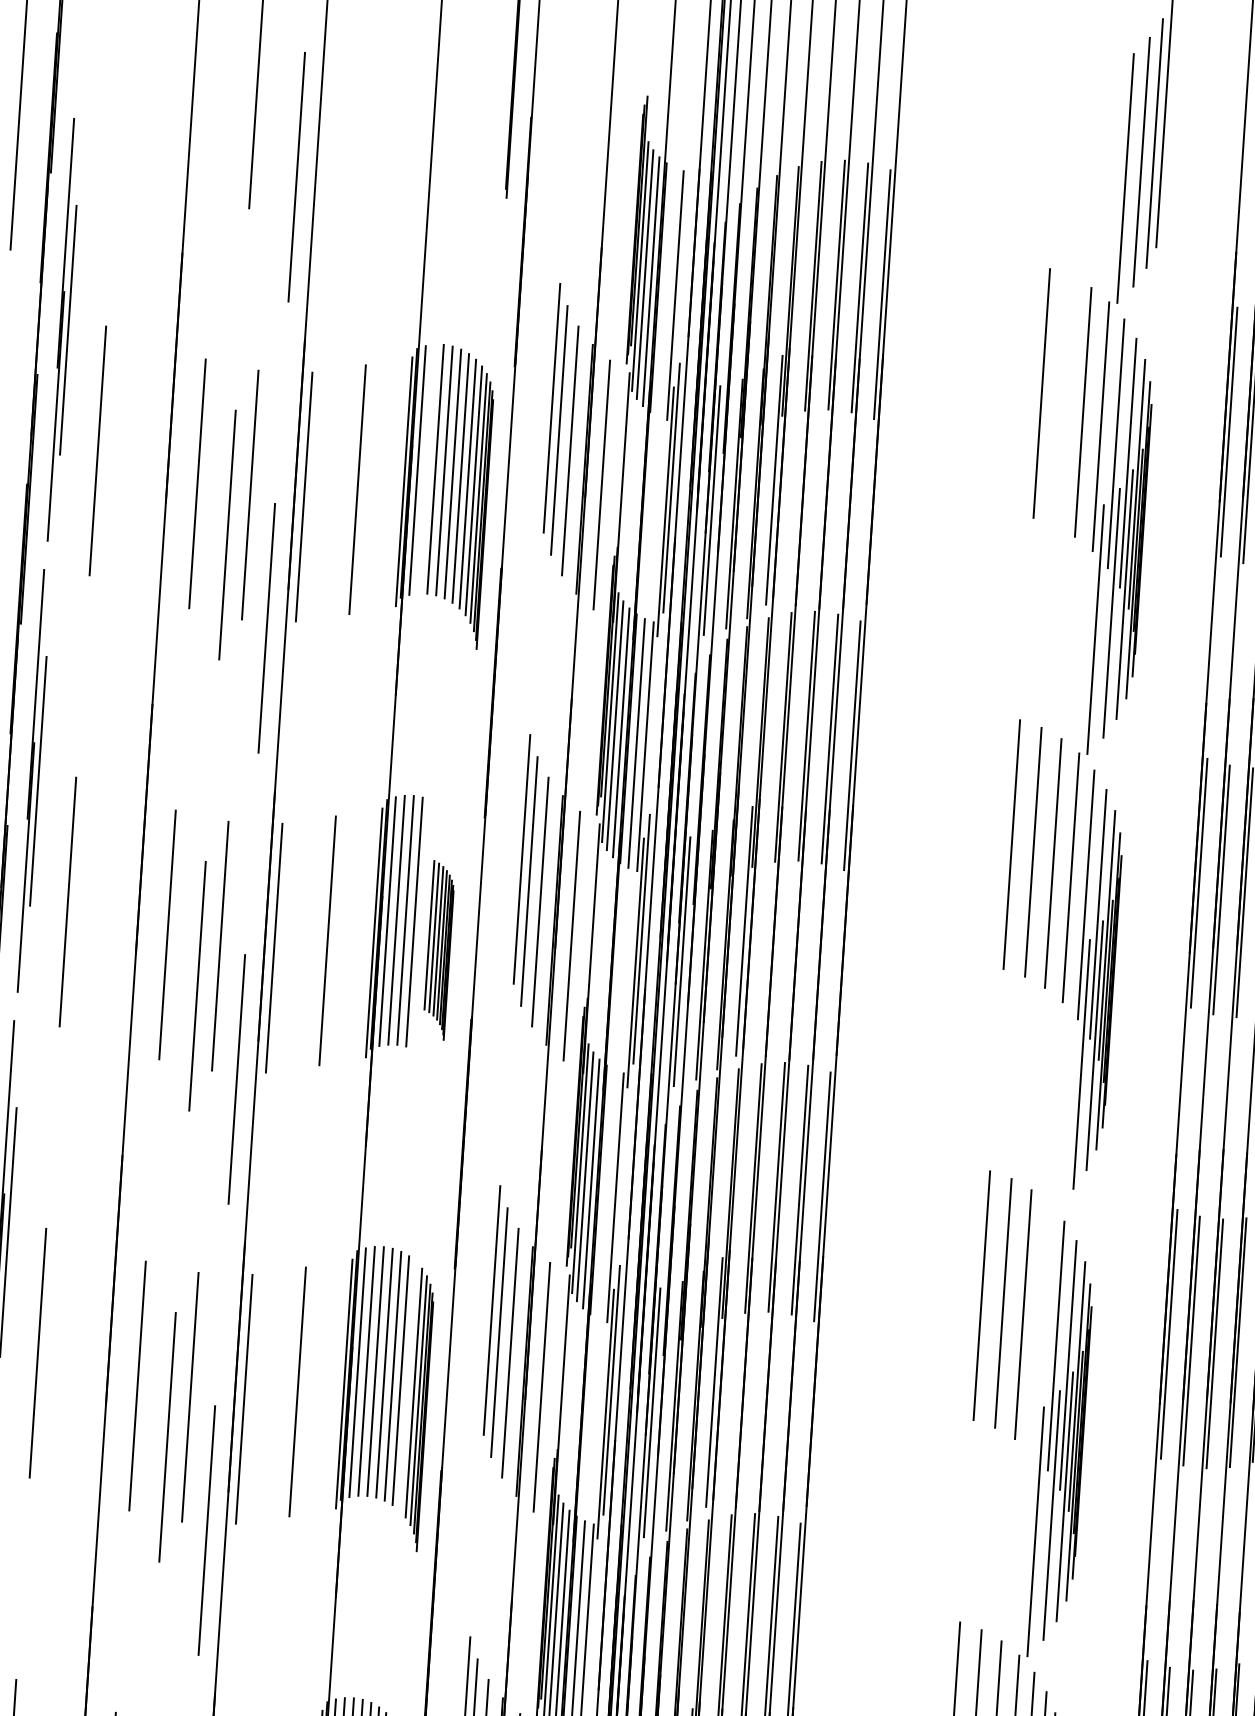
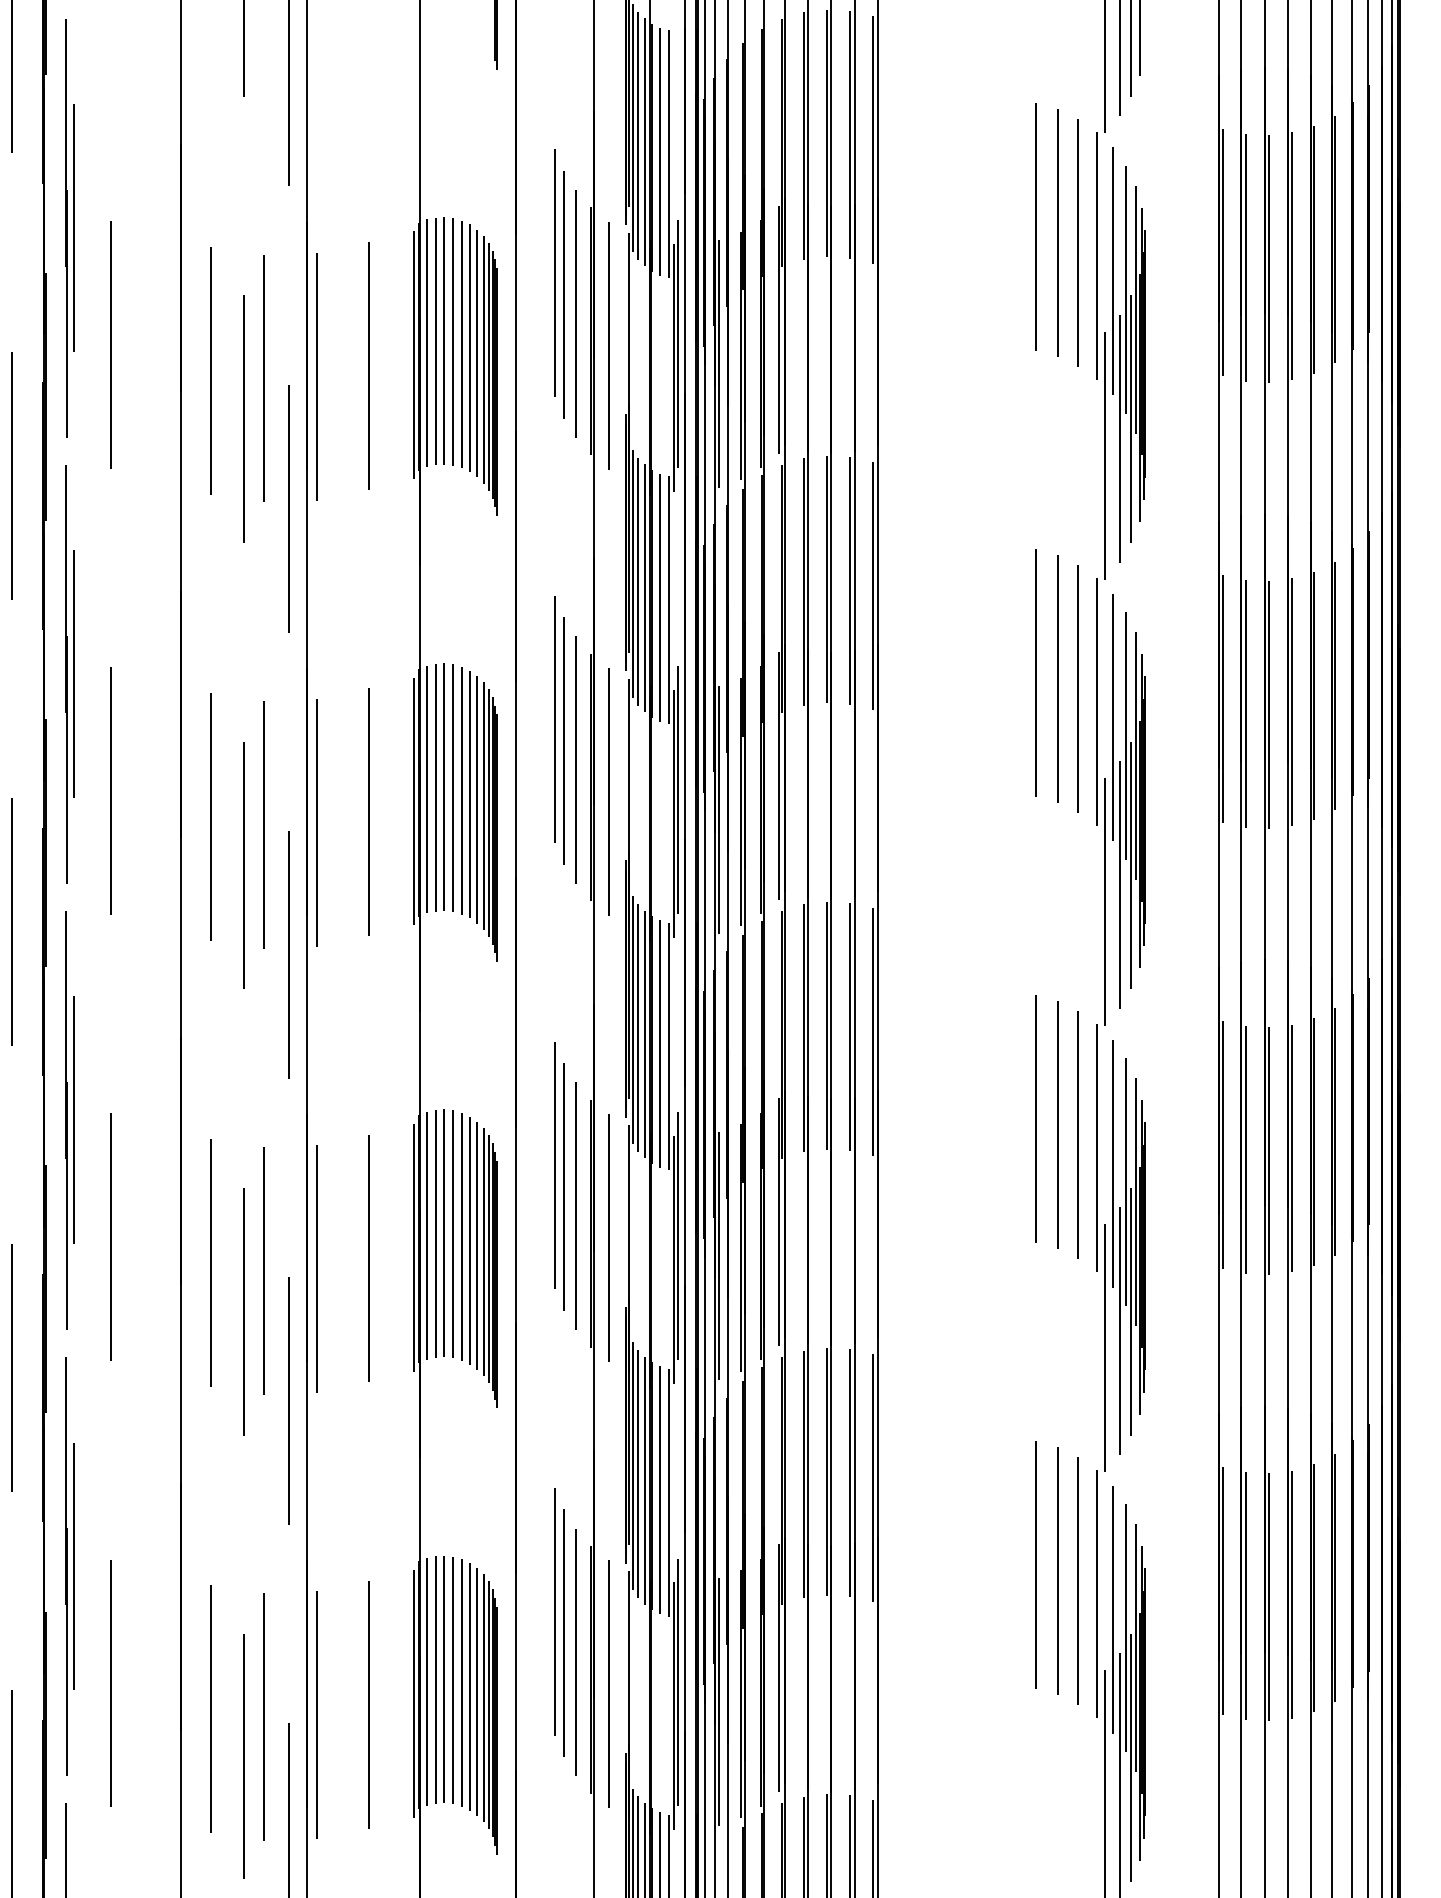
line: (666, 292) -> (660, 151), added
line: (1063, 400) -> (1058, 232), added
line: (426, 469) -> (435, 341), added
part: (439, 950) -> (479, 814), size x1.67
line: (1065, 1080) -> (1104, 901), added
line: (606, 1194) -> (660, 1043), added
line: (1040, 1328) -> (1096, 1147), added
line: (408, 1386) -> (477, 1245), added

